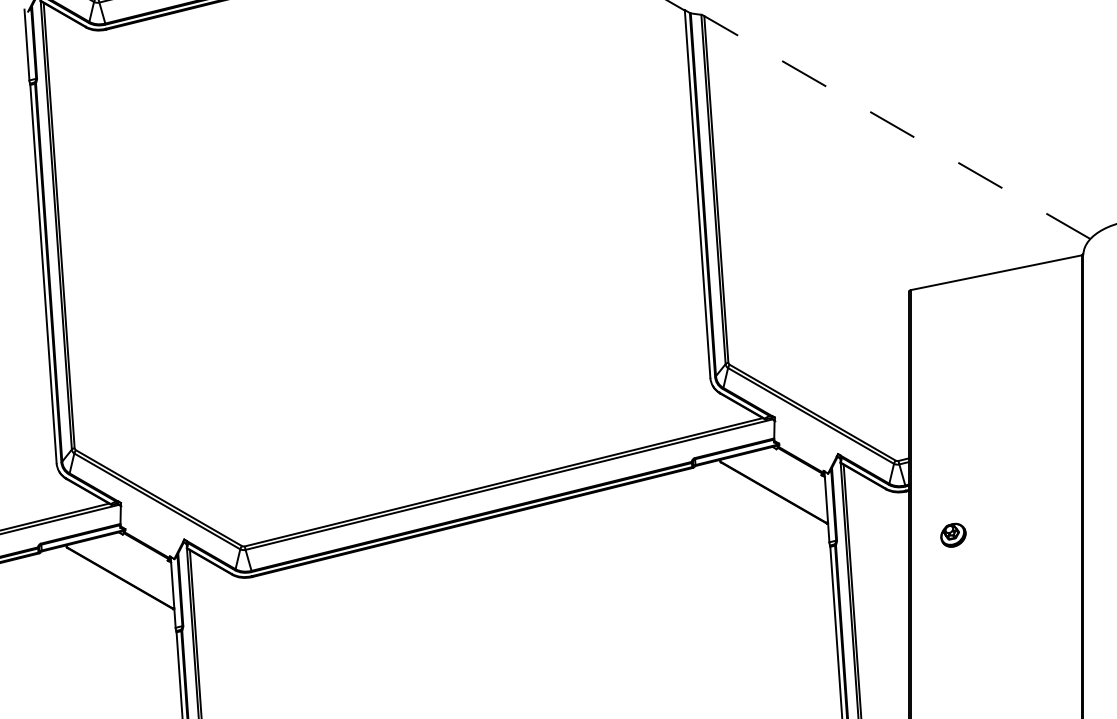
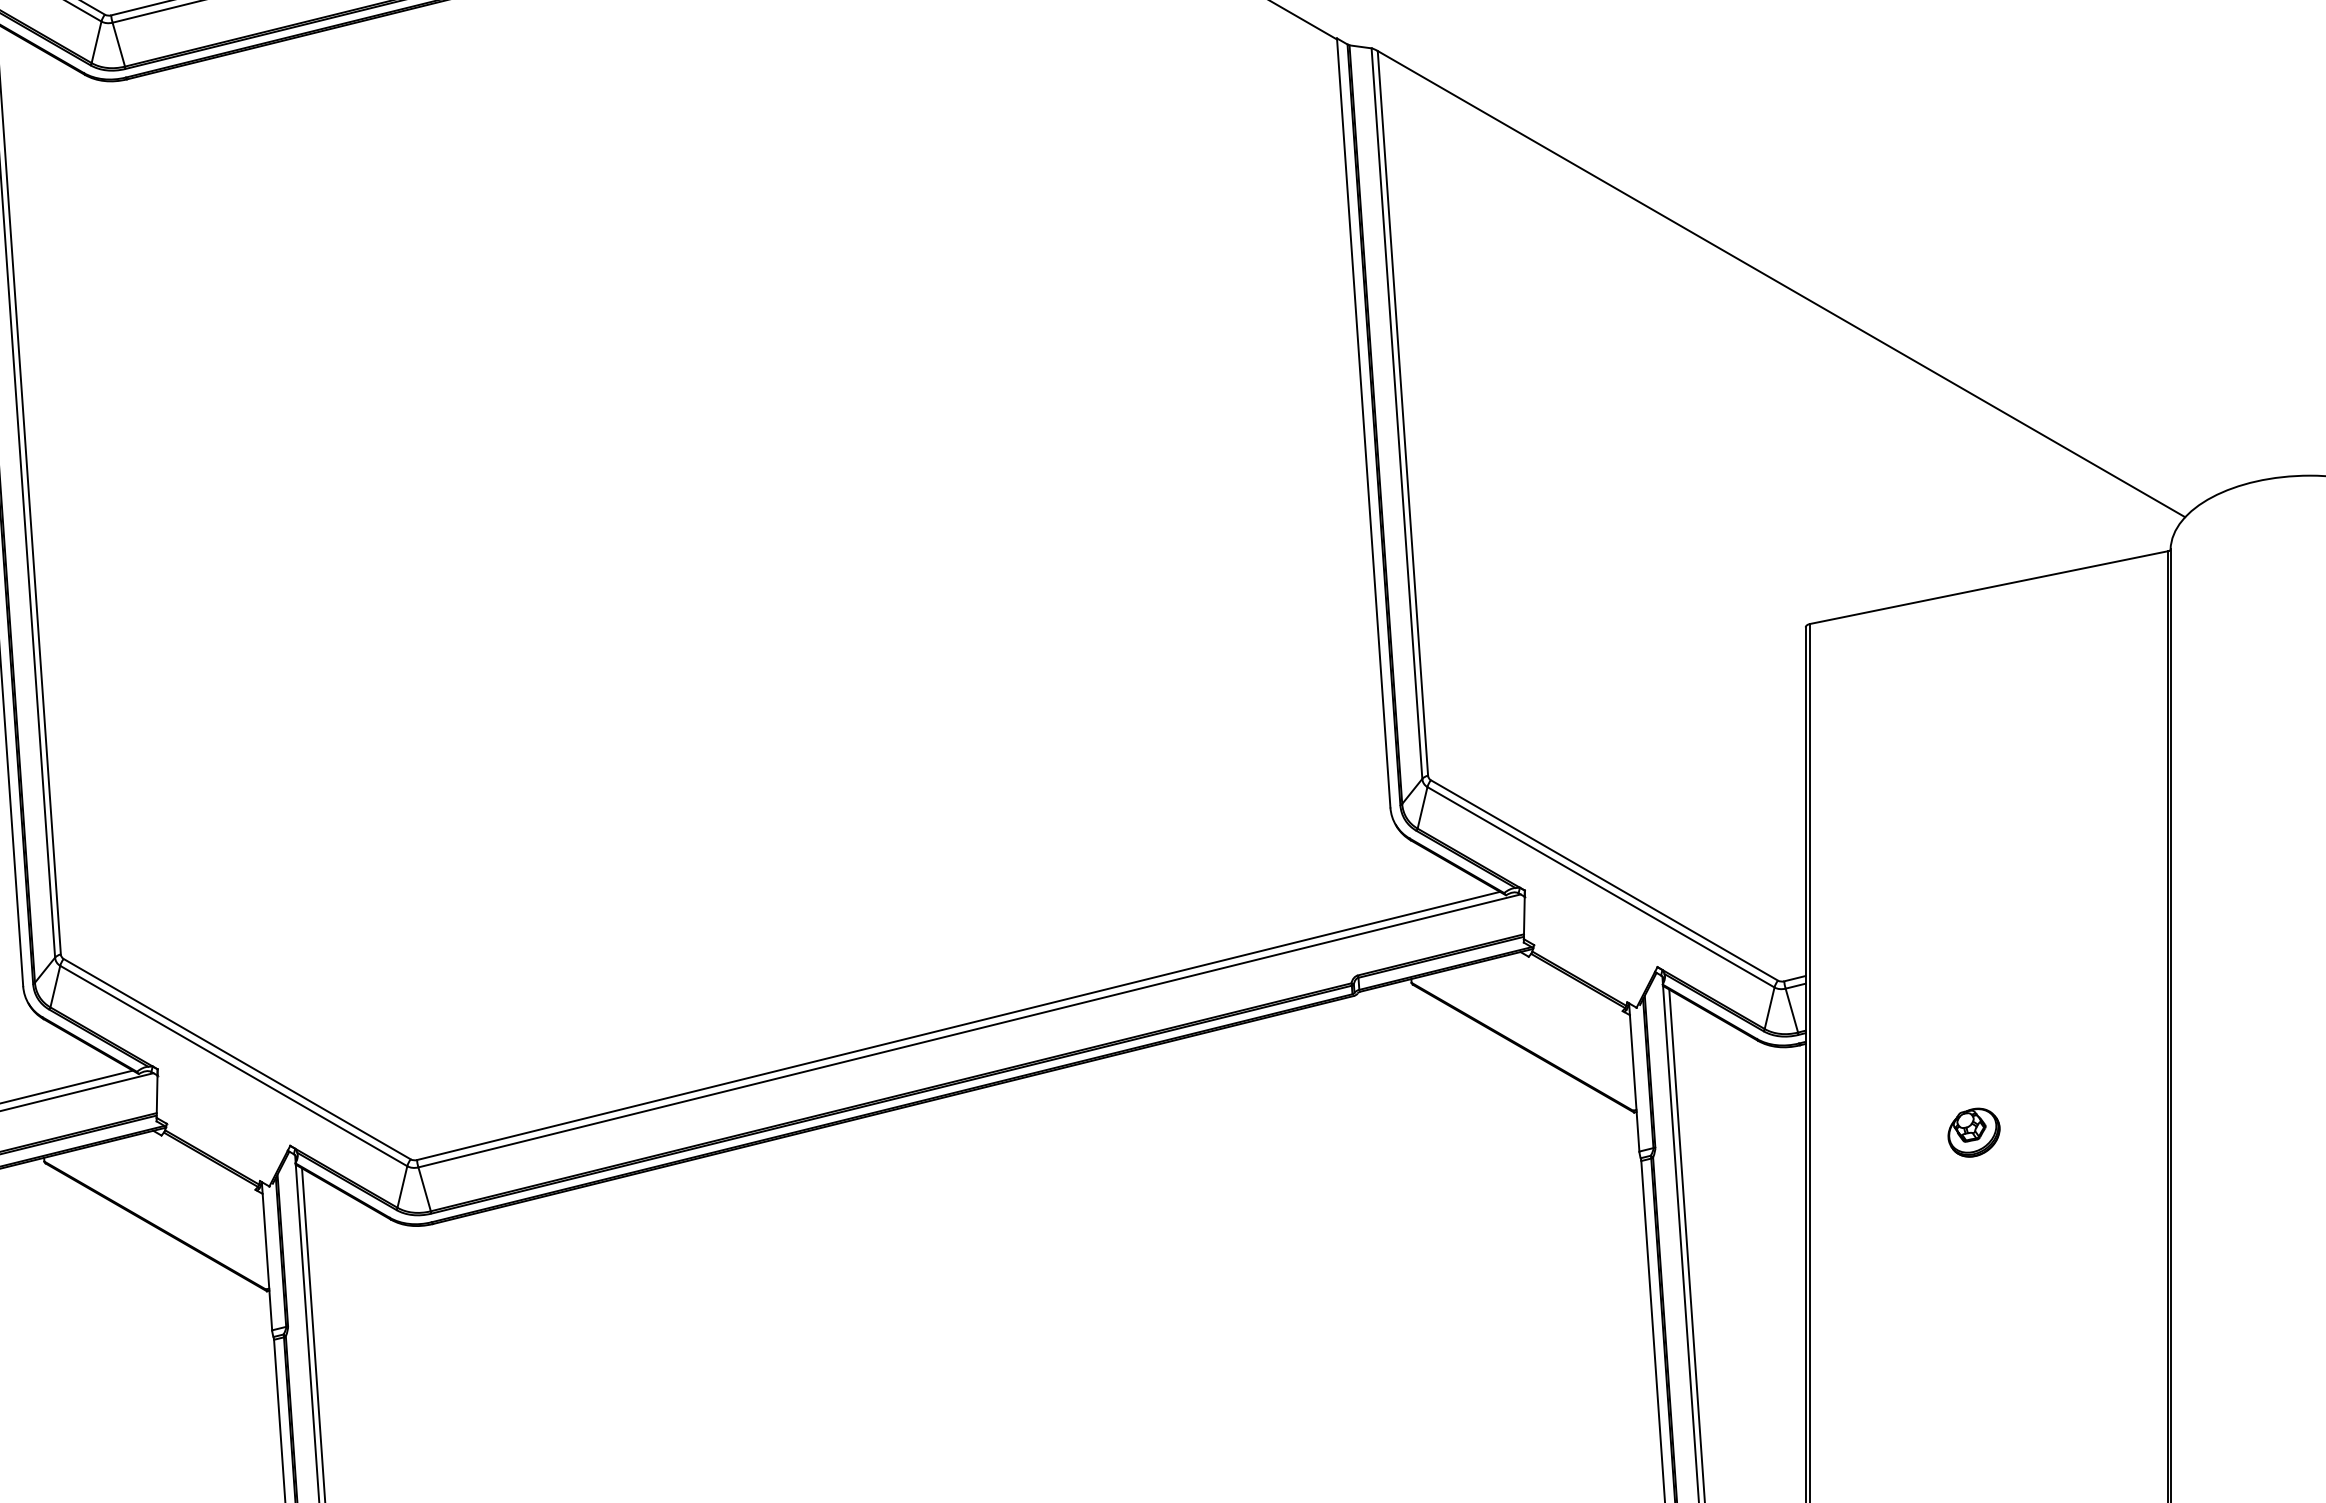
line: (897, 127) -> (1781, 283), dashed -> solid
part: (953, 534) -> (1974, 1131), moved

